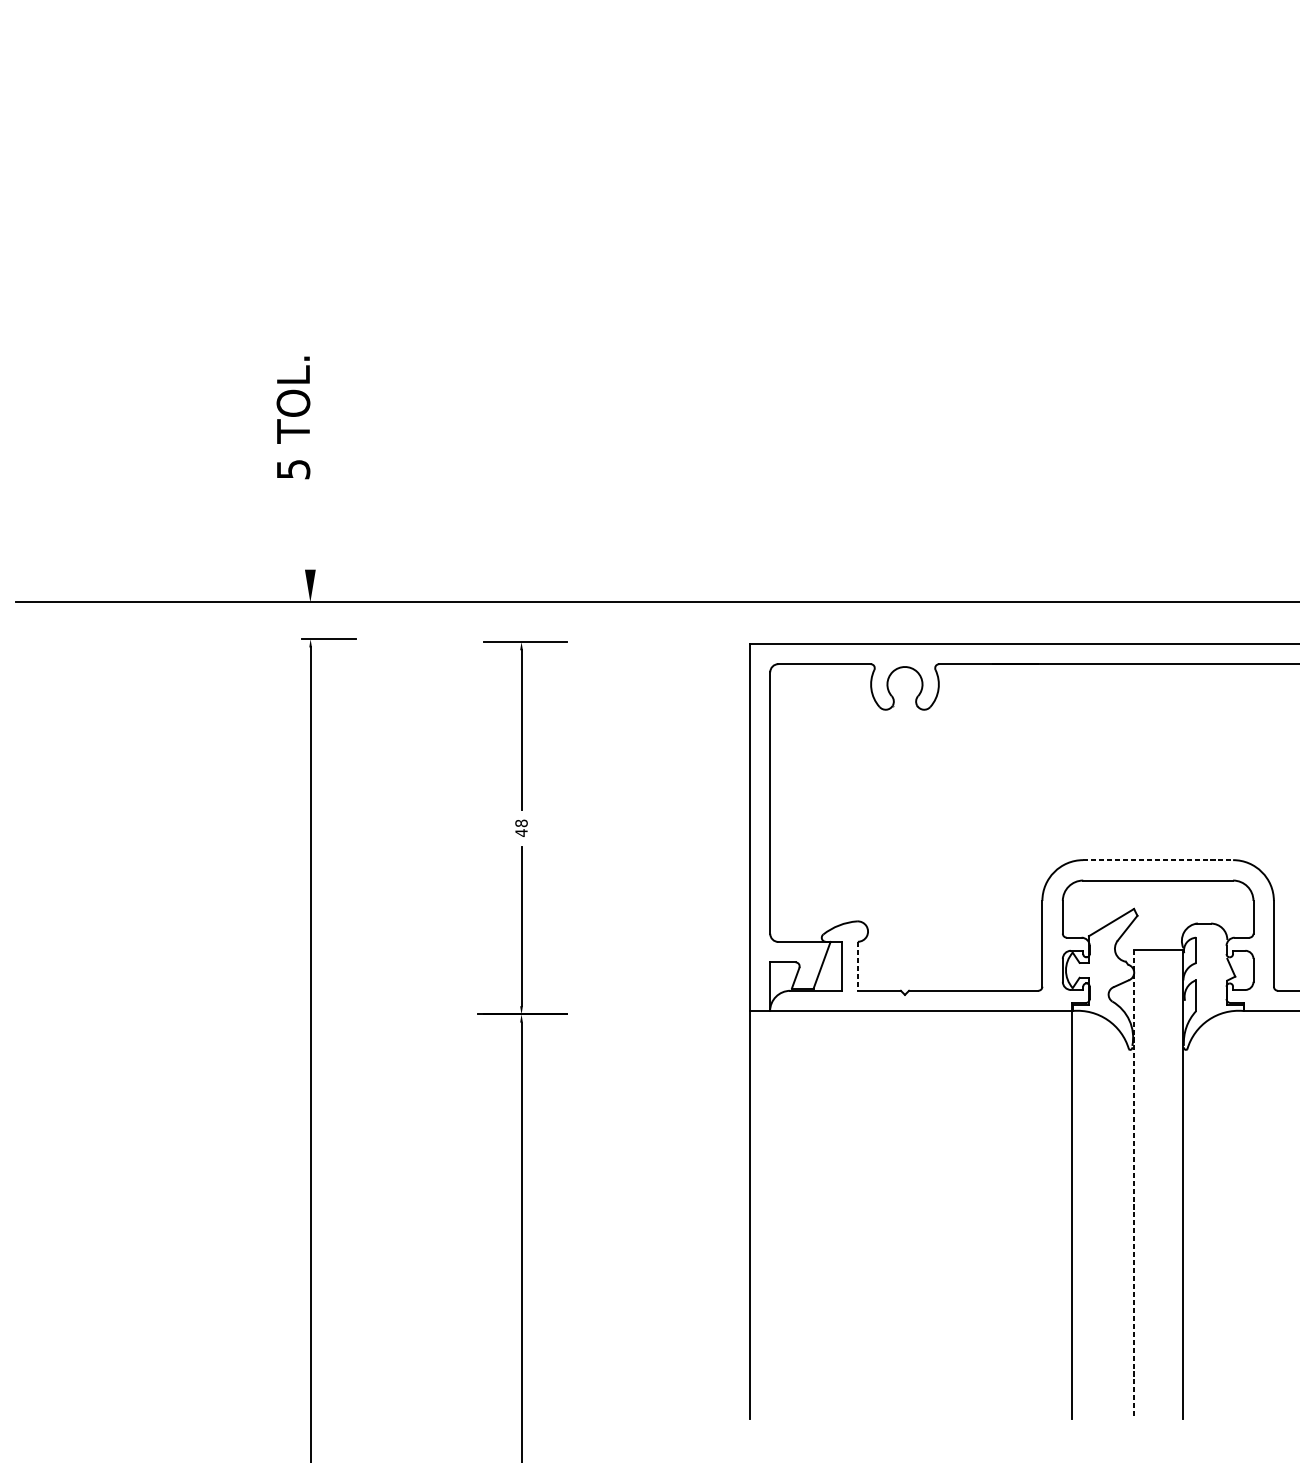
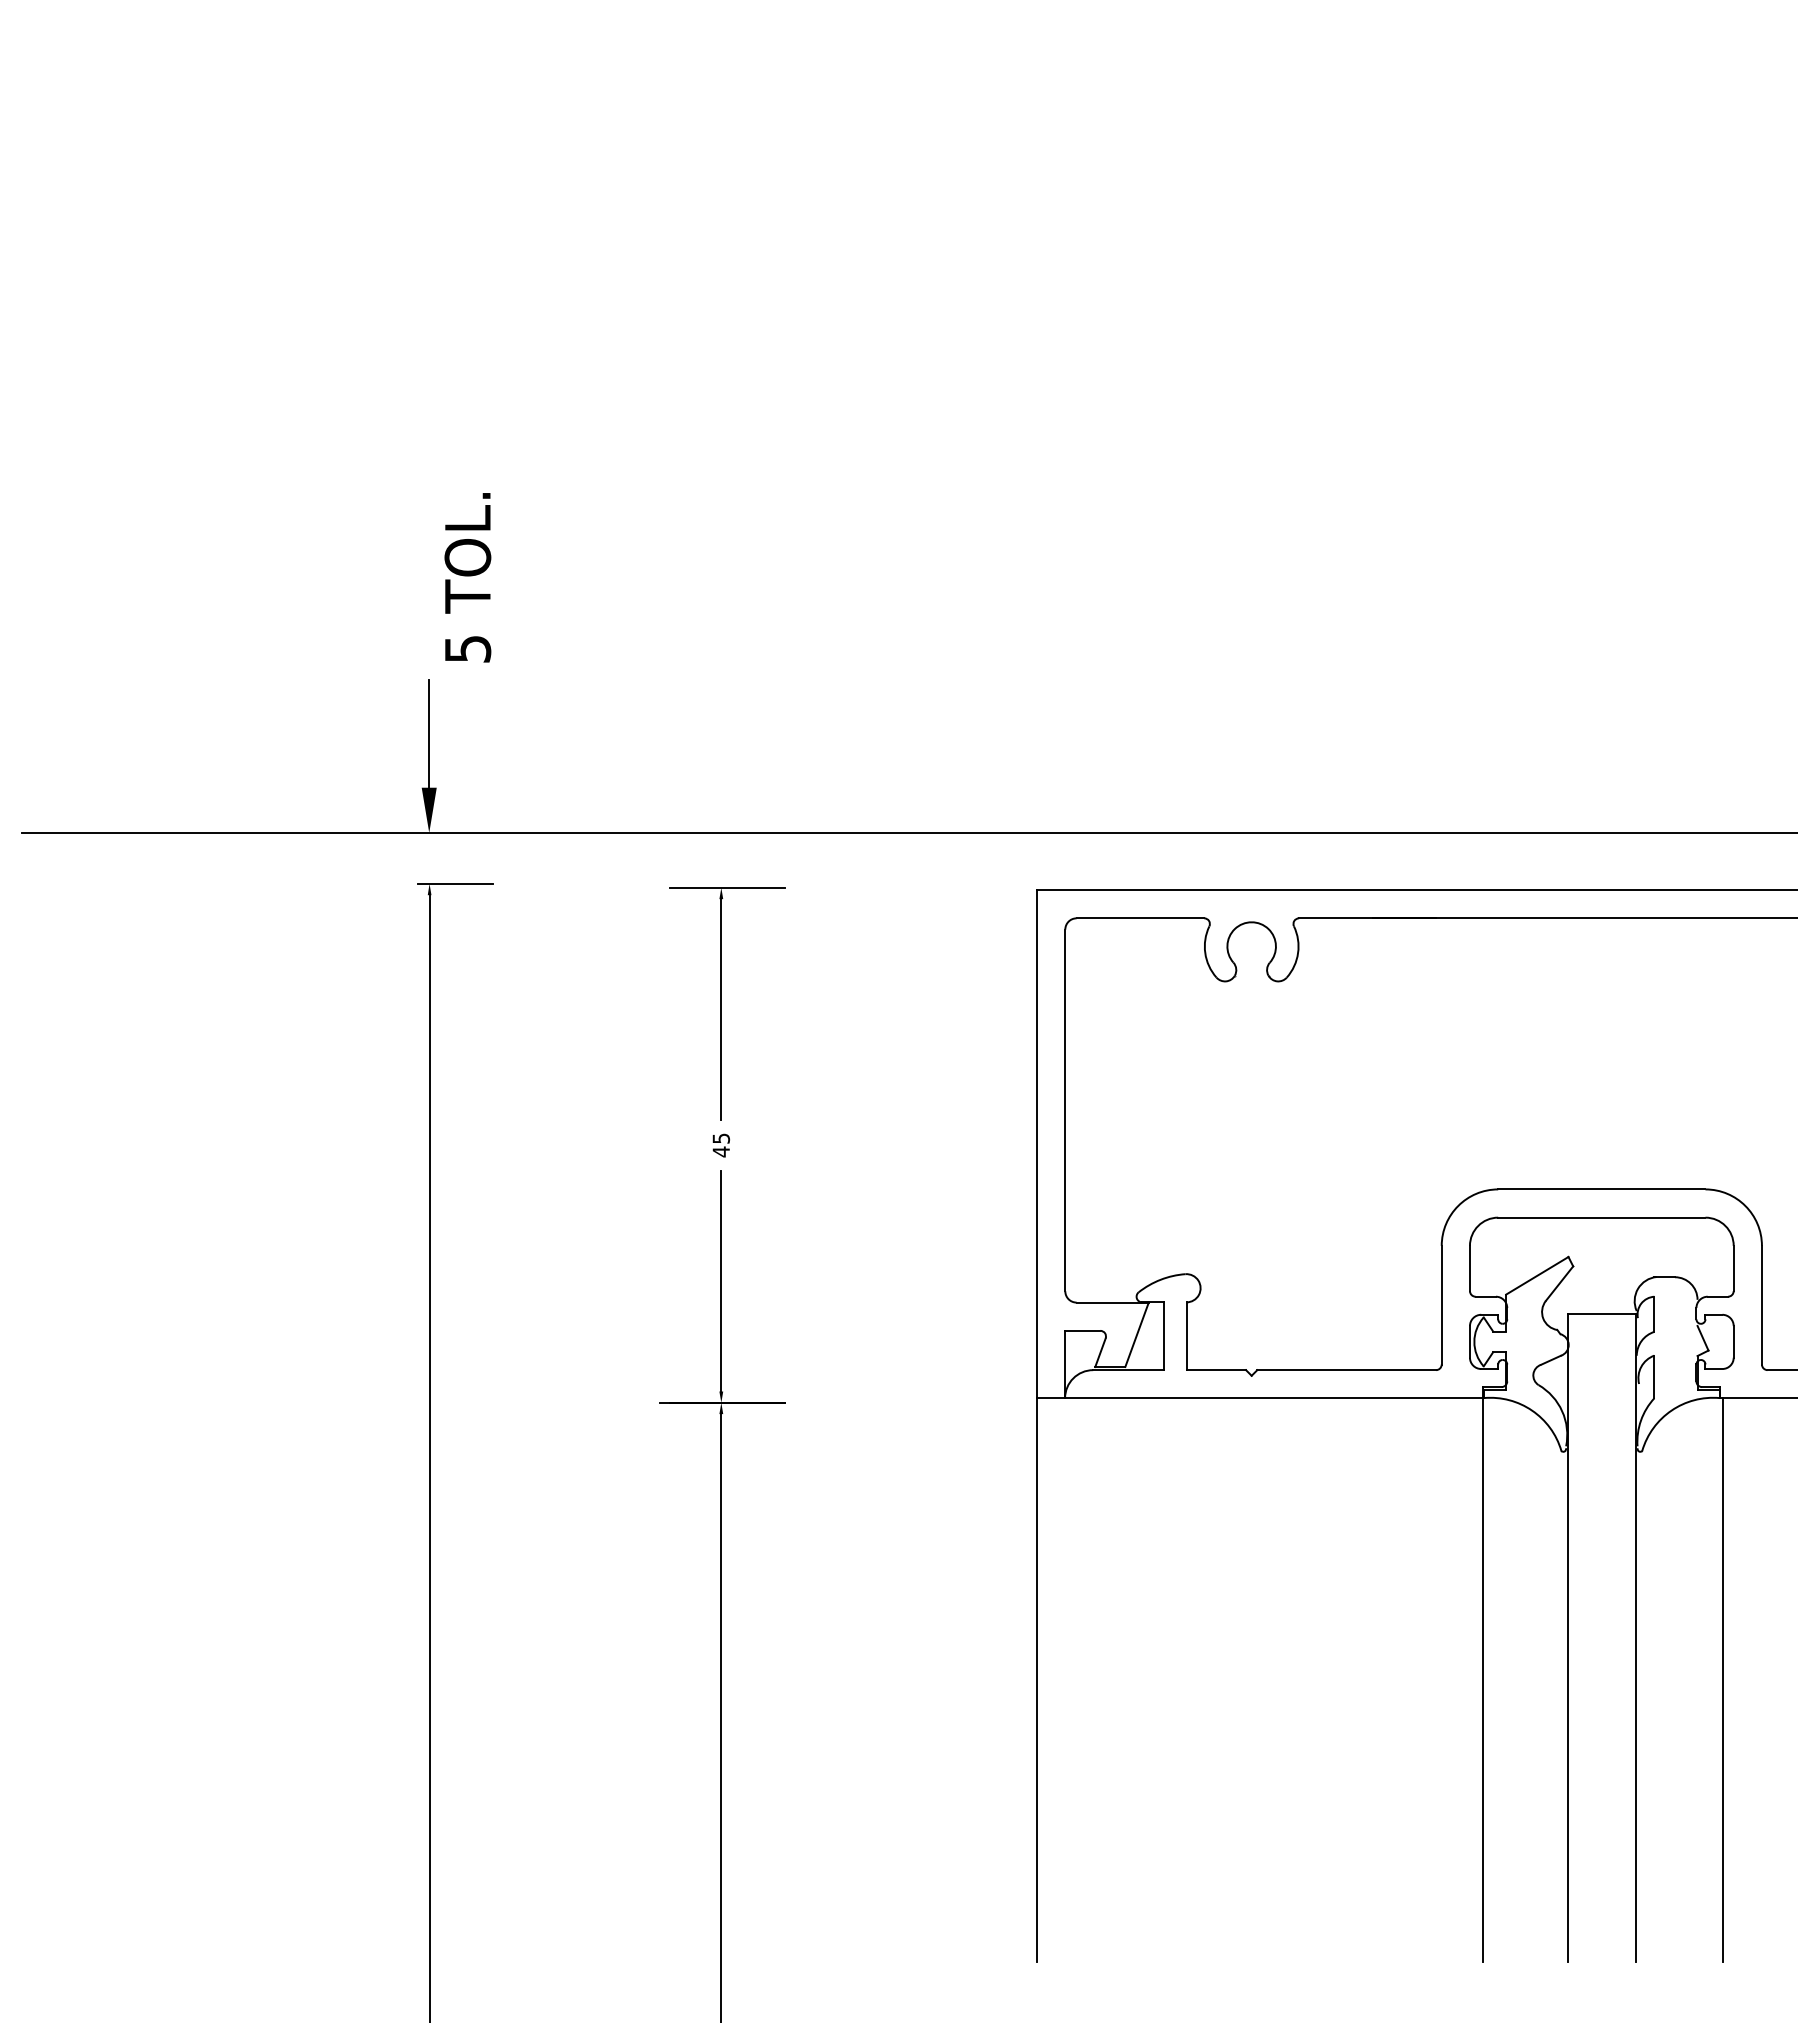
text: (293, 417) -> (467, 577), moved
line: (310, 530) -> (429, 733), added
text: (520, 823) -> (720, 1138), 48 -> 45
line: (1157, 860) -> (1601, 1189), dashed -> solid
line: (857, 966) -> (1186, 1336), dashed -> solid
line: (1133, 1184) -> (1567, 1638), dashed -> solid
line: (1246, 1215) -> (1723, 1680), added

